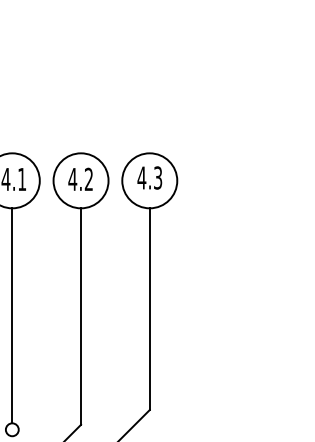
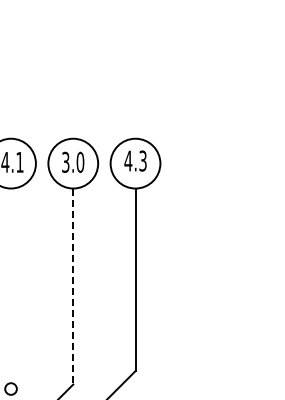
text: (80, 178) -> (72, 161), 4.2 -> 3.0
line: (12, 315) -> (11, 285), removed
line: (81, 317) -> (73, 287), solid -> dashed

